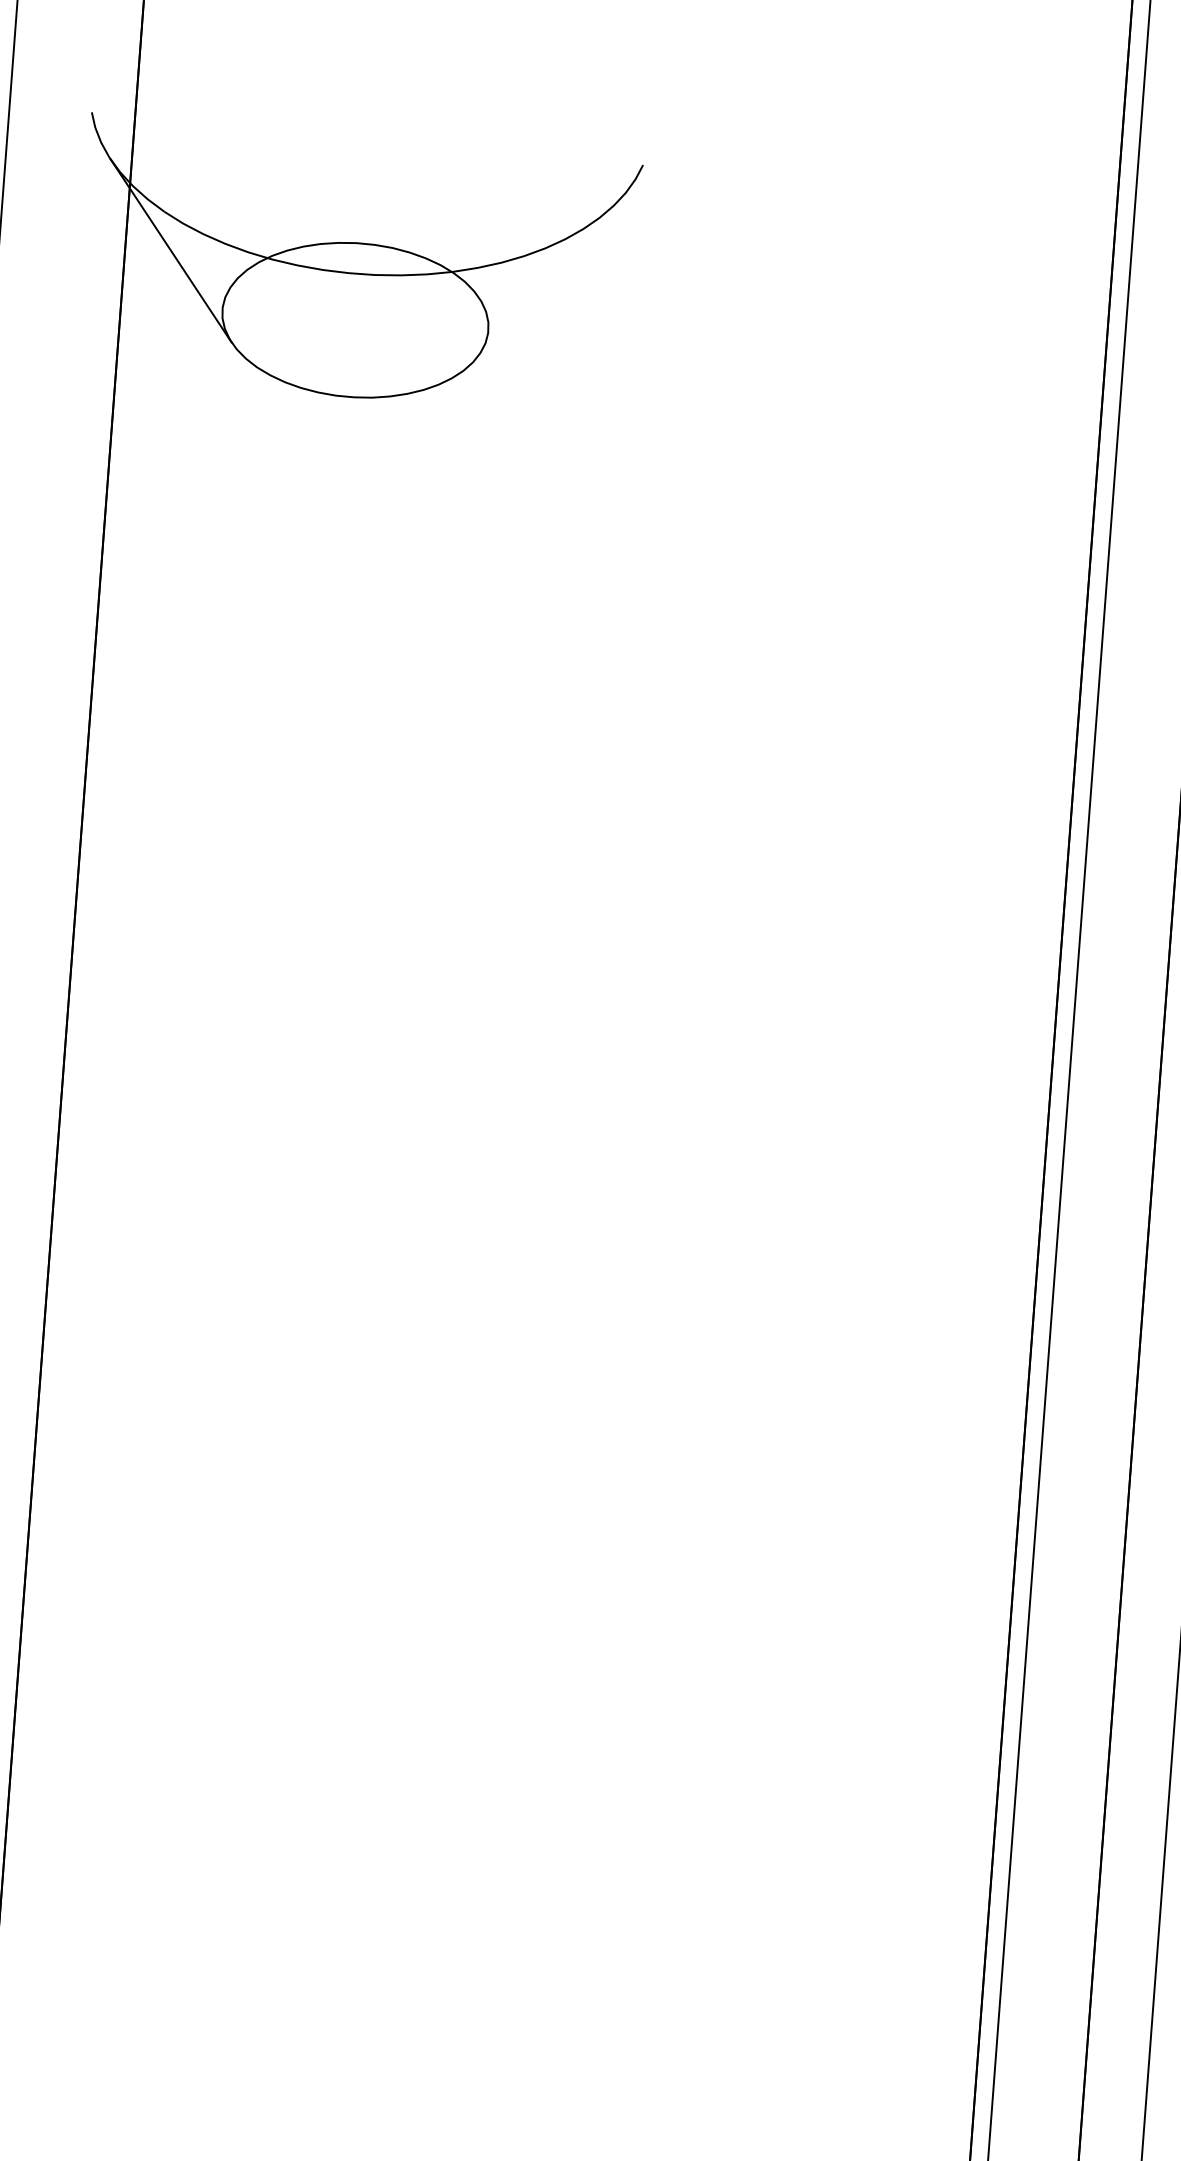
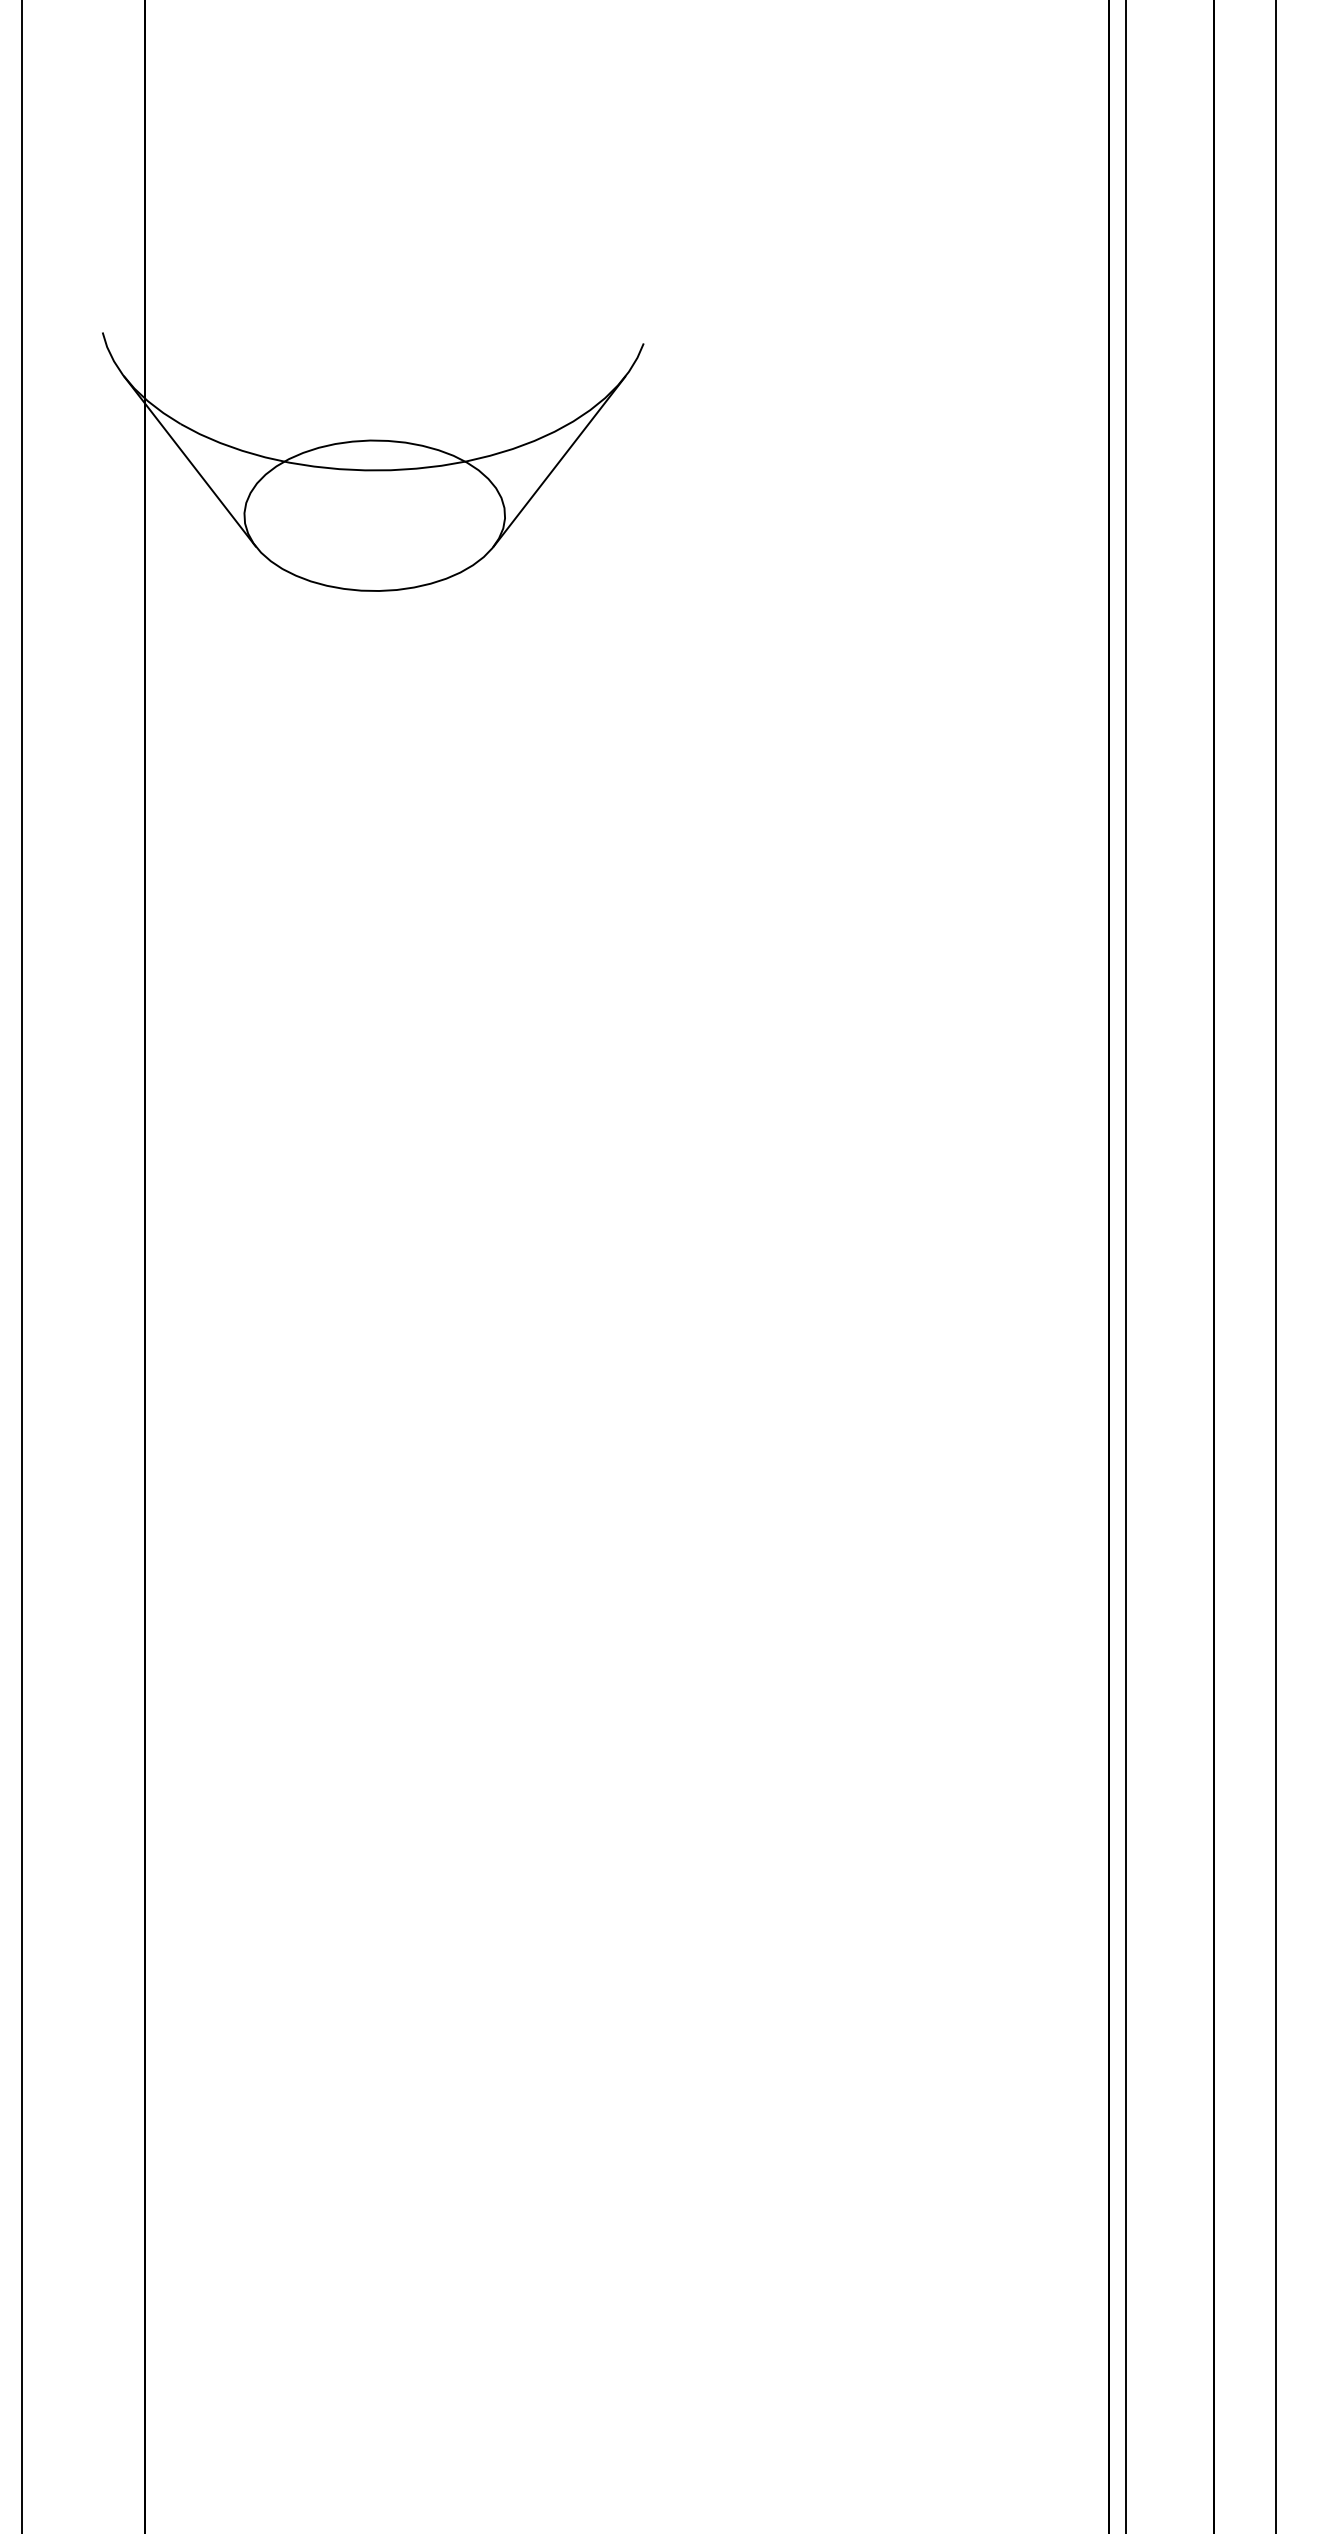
line: (548, 279) -> (559, 461), added

